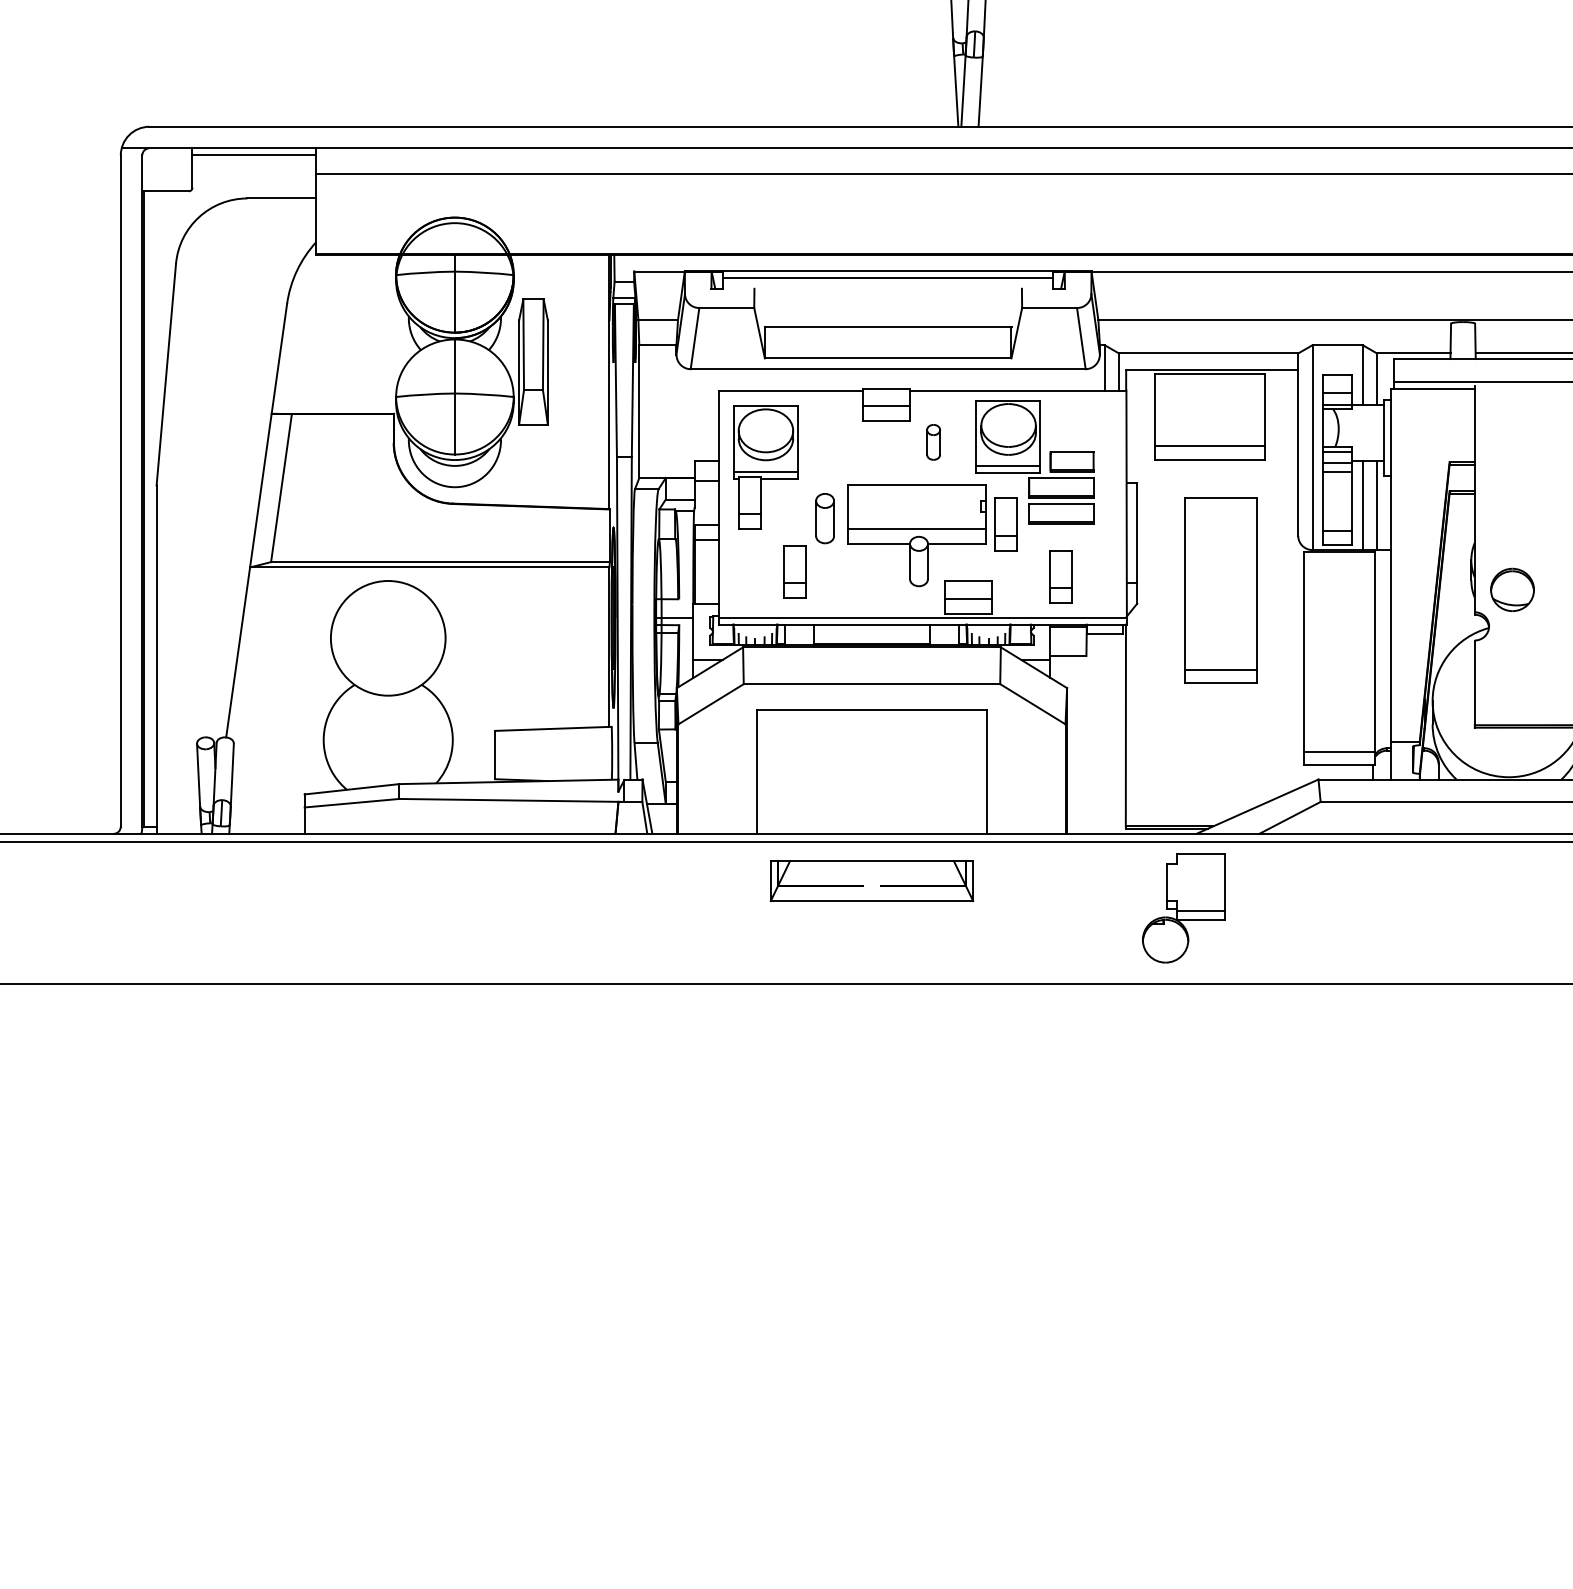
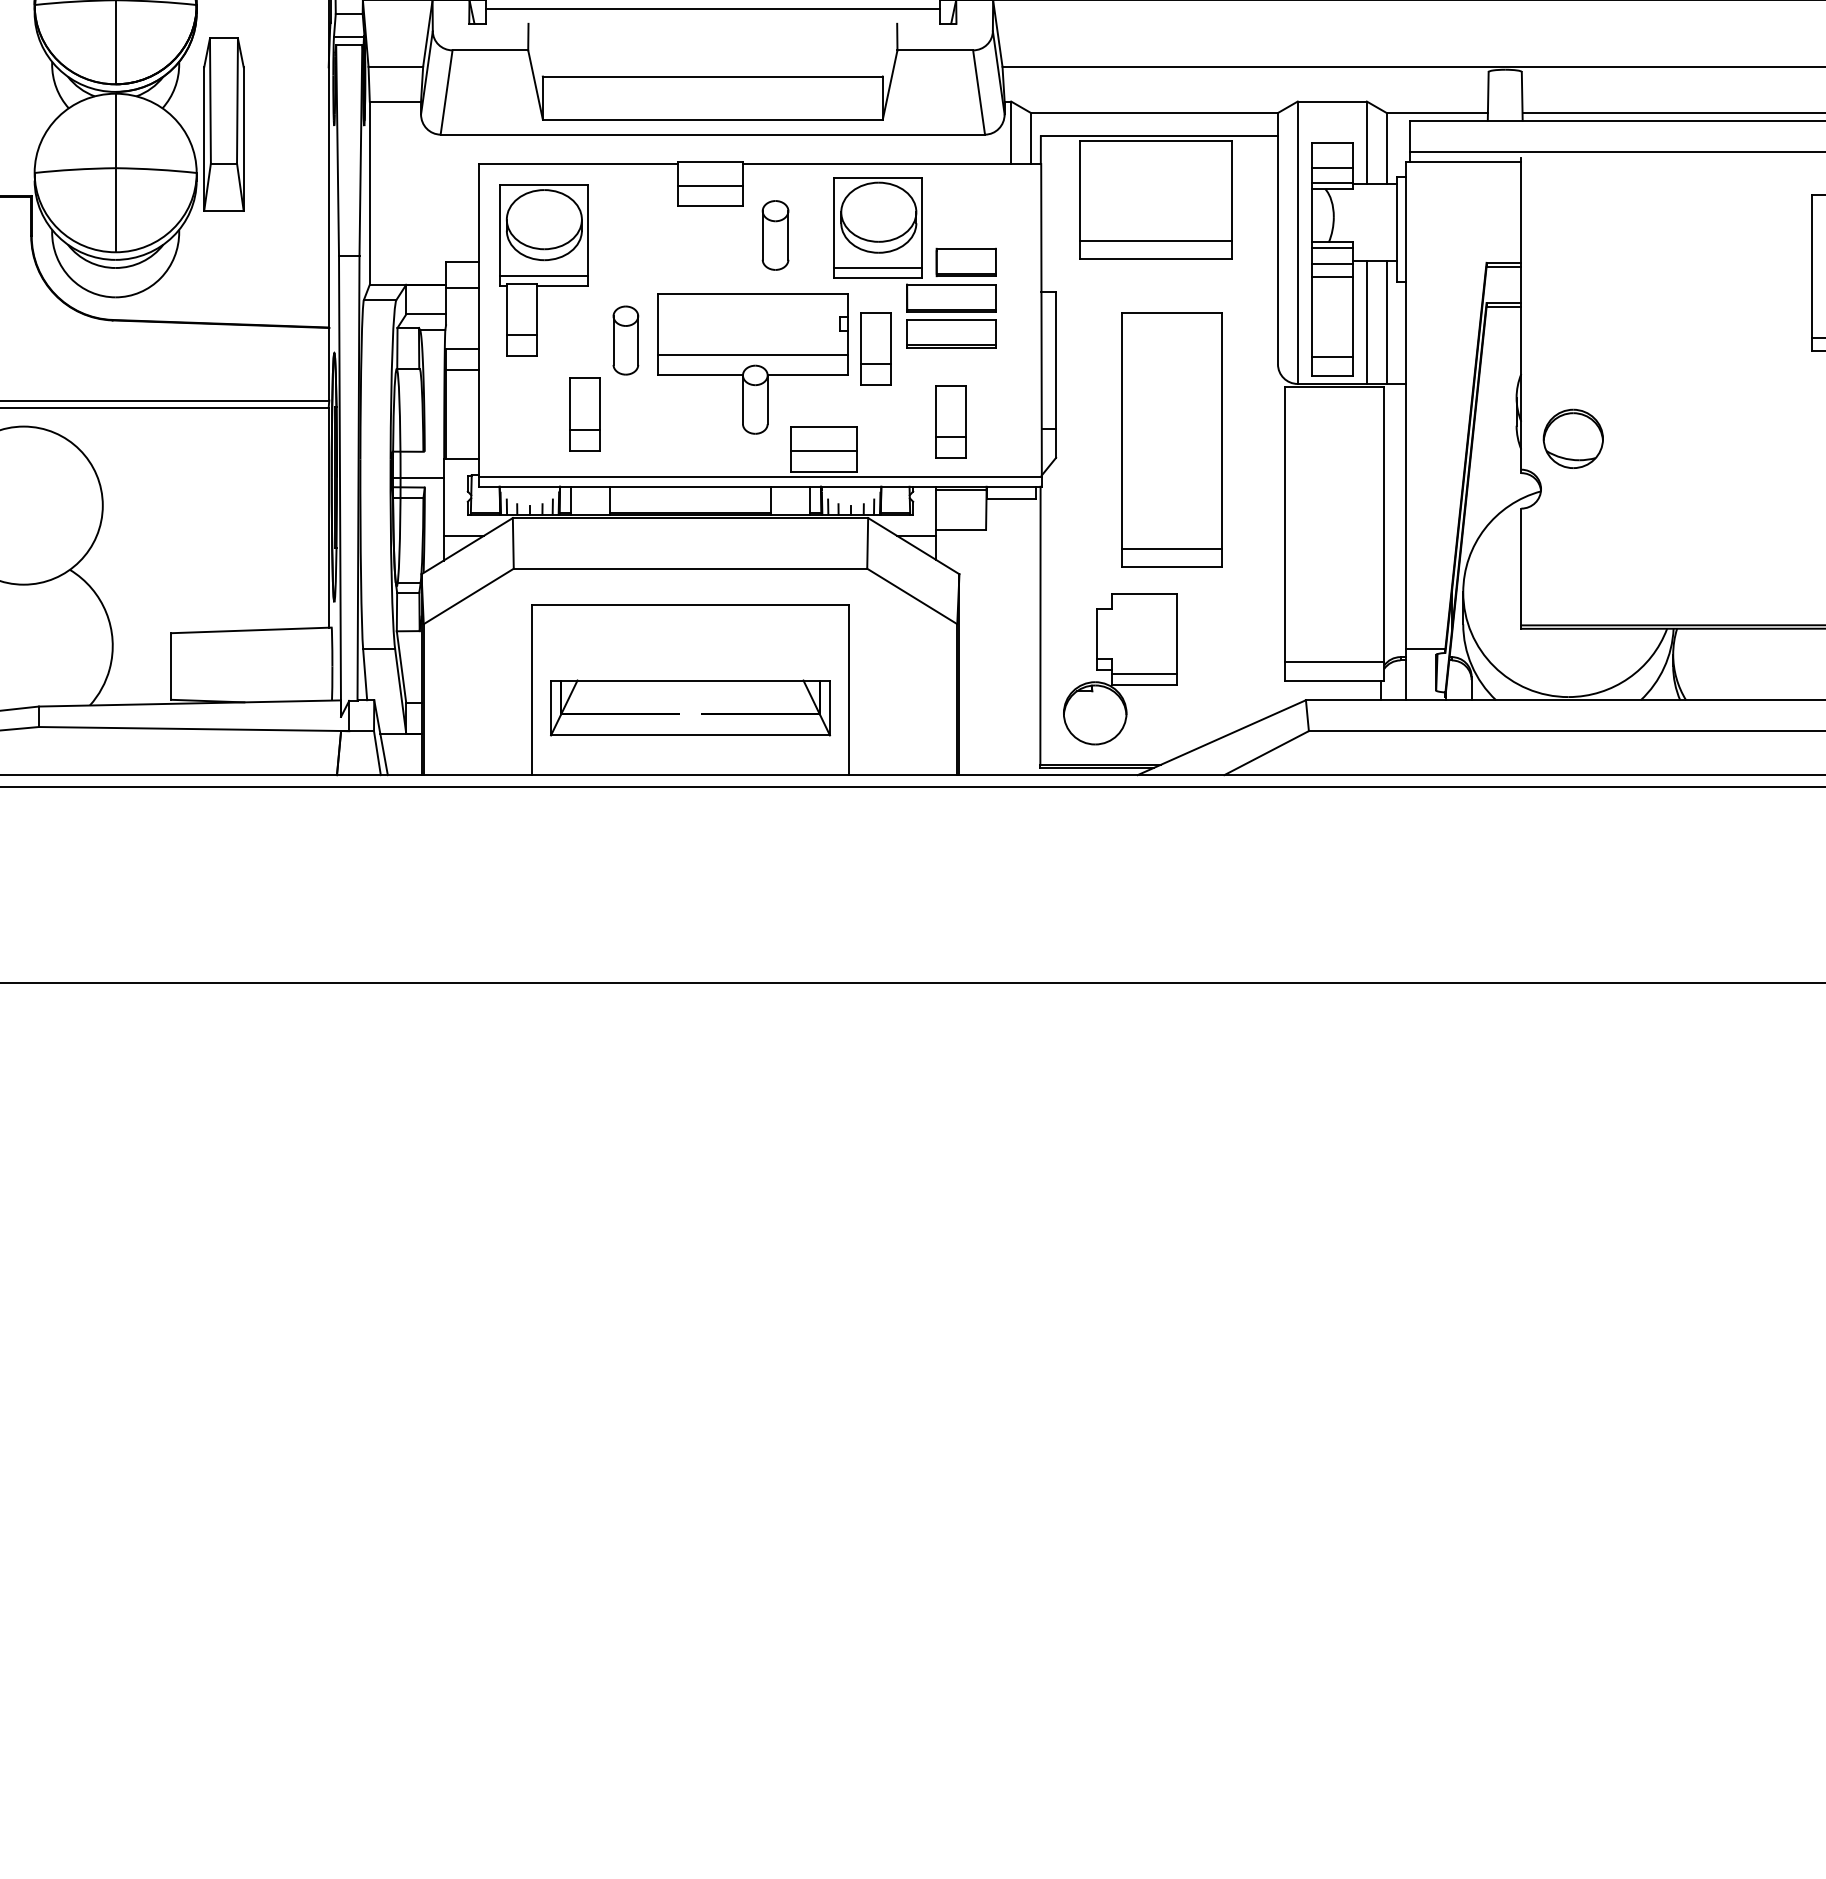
part: (933, 442) -> (775, 235), size x1.43
part: (871, 880) -> (689, 707), moved
part: (1183, 908) -> (1119, 669), moved

